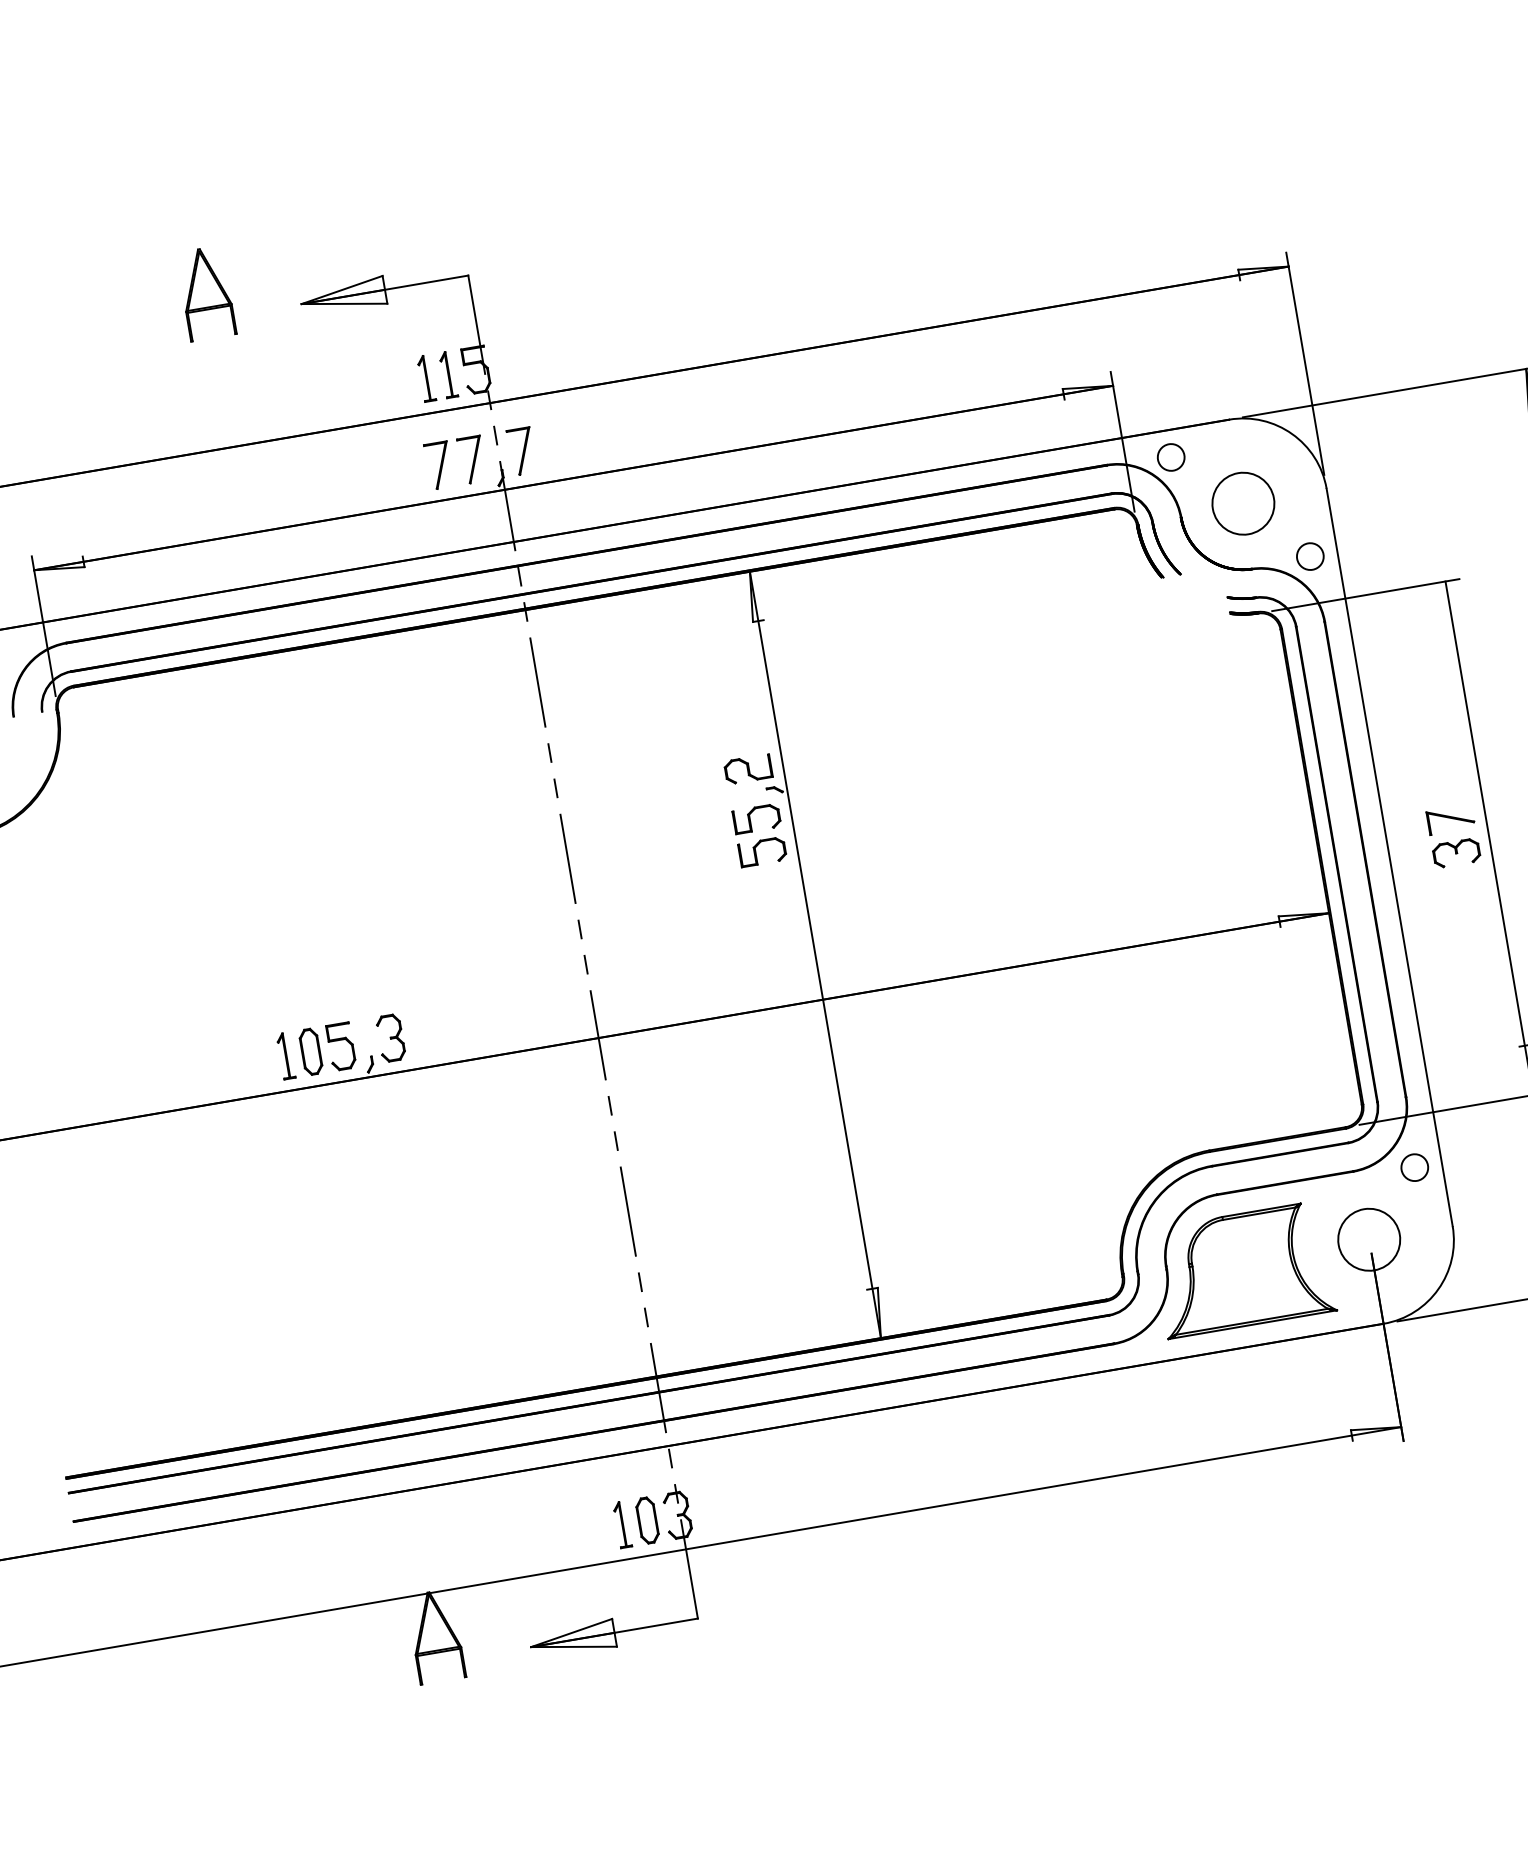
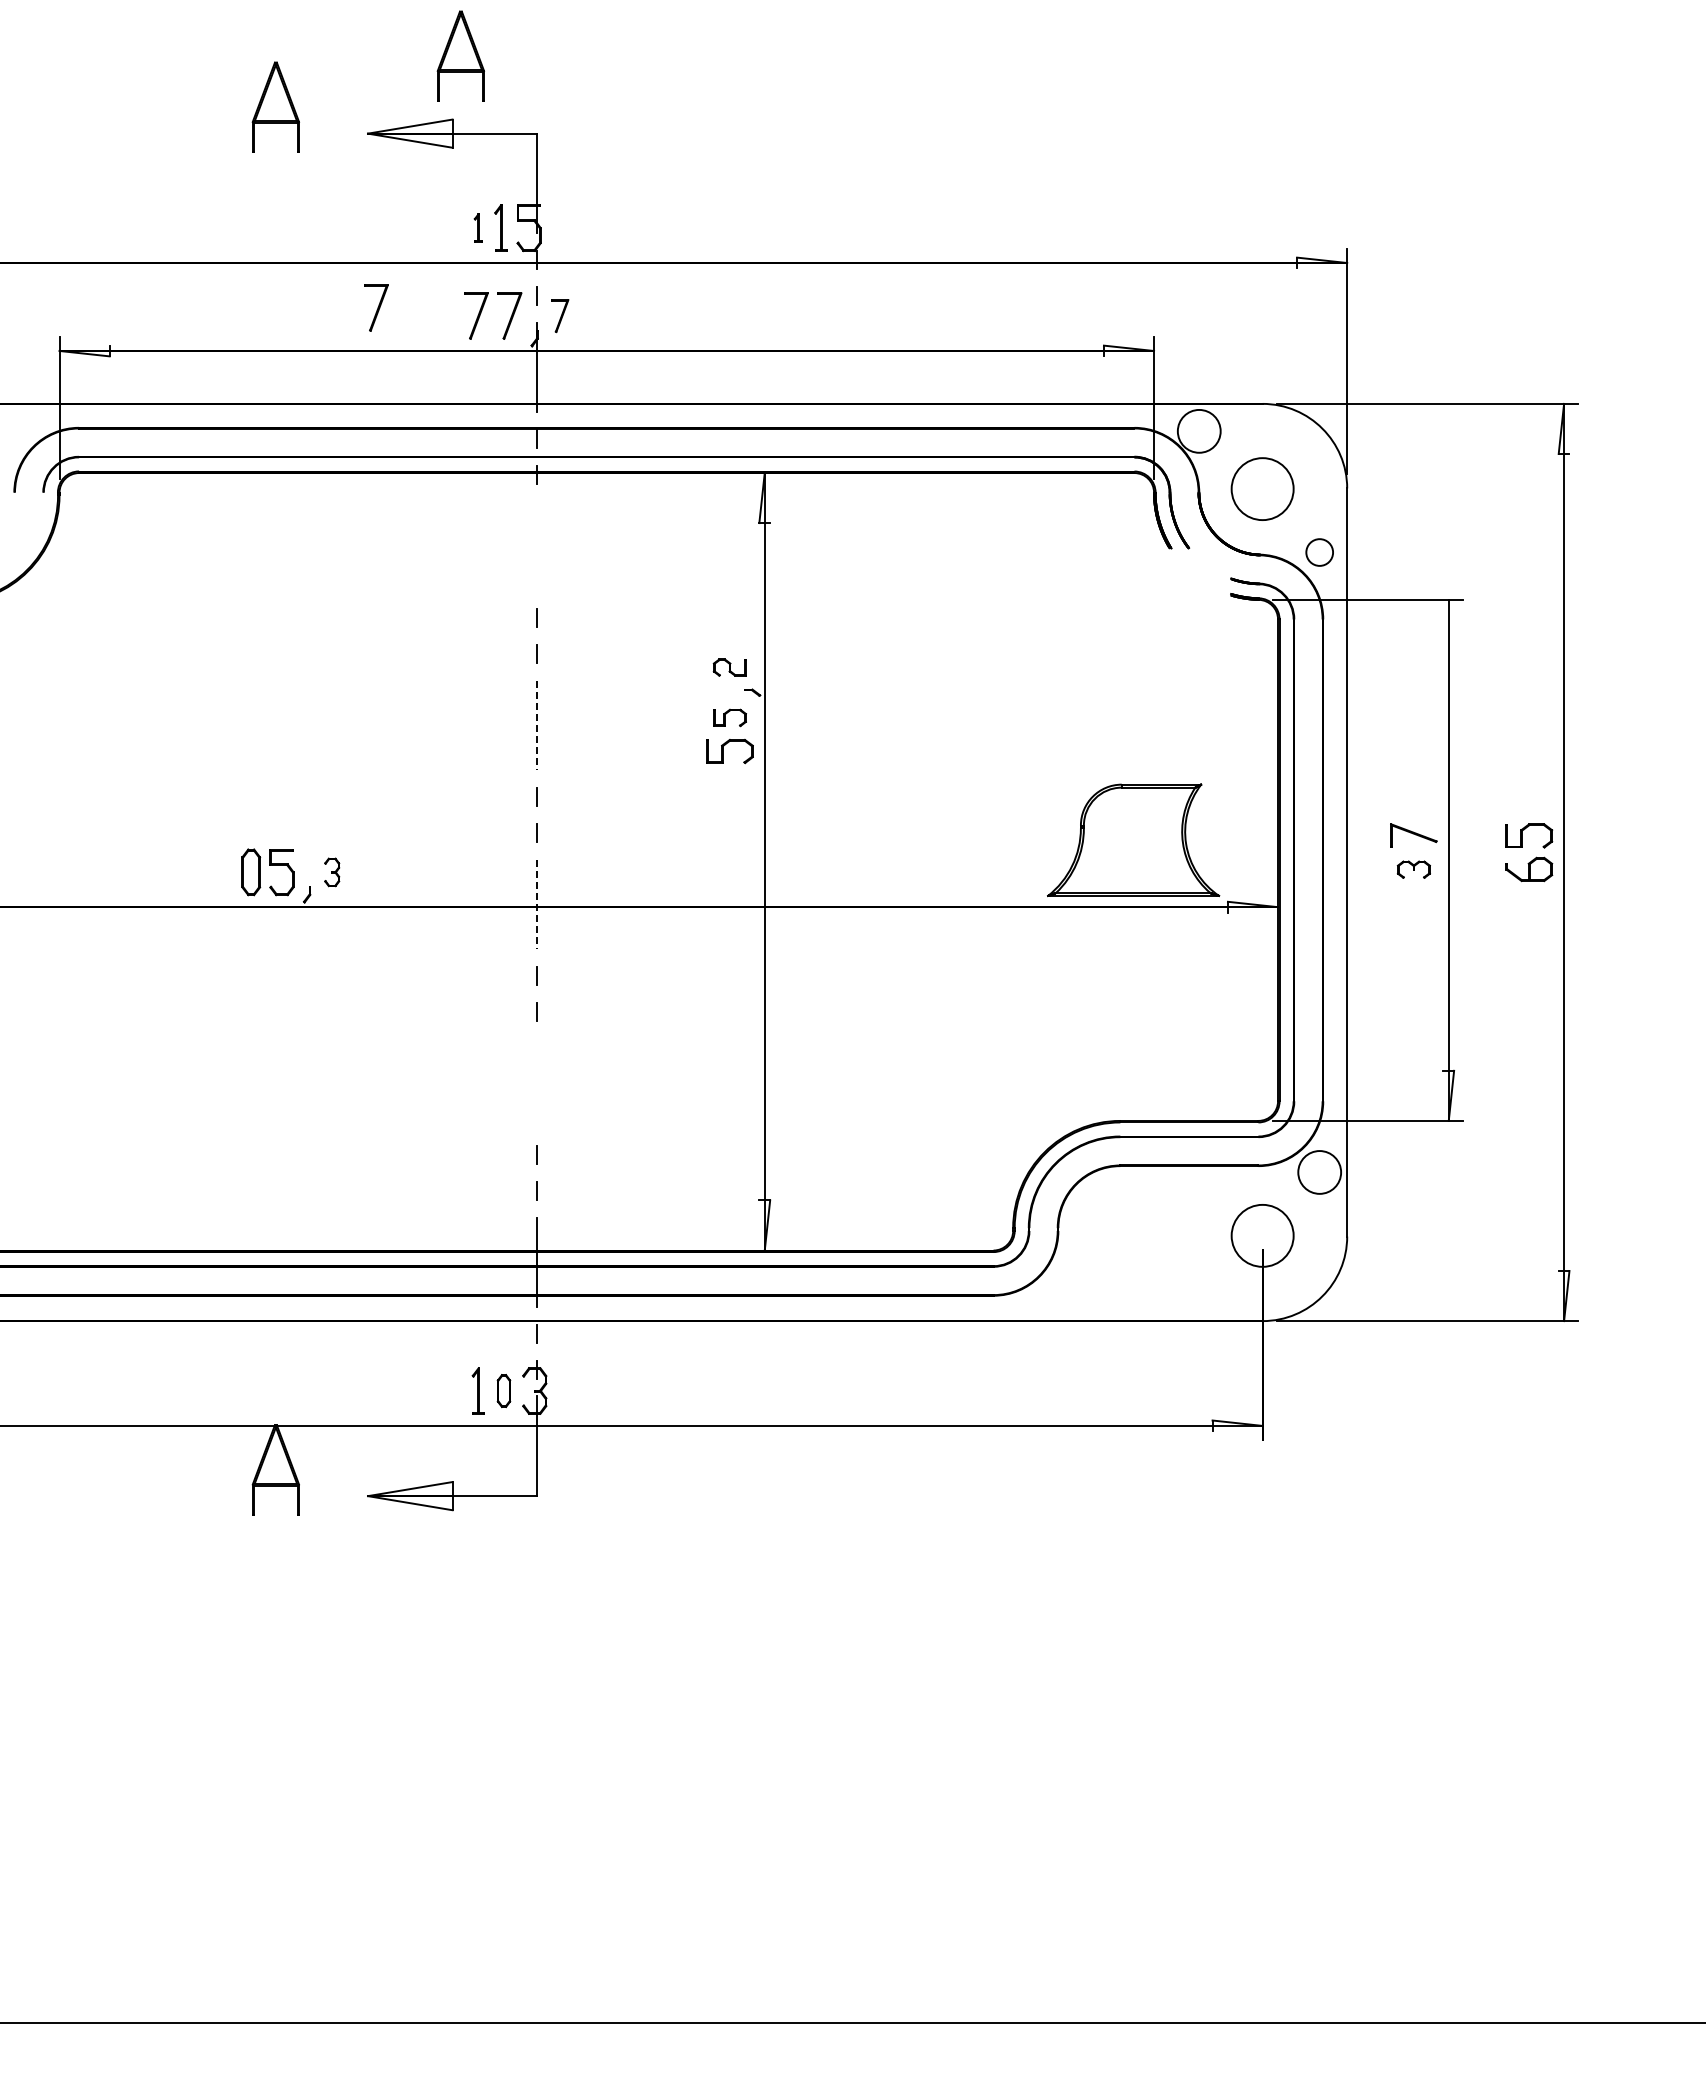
part: (379, 211) -> (460, 55), added
part: (425, 378) -> (477, 227), size x0.6
part: (522, 450) -> (560, 315), size x0.7
circle: (1170, 456) -> (1198, 430), size x1.6
part: (339, 473) -> (376, 307), added
line: (538, 682) -> (537, 546), removed
part: (747, 769) -> (729, 667), size x0.7
part: (756, 818) -> (729, 717), size x0.7
part: (1456, 853) -> (1413, 869), size x0.7
line: (568, 858) -> (537, 725), solid -> dashed
line: (598, 1035) -> (537, 904), solid -> dashed
part: (390, 1038) -> (331, 872), size x0.6
part: (285, 1055) -> (225, 871), removed
circle: (1414, 1167) -> (1319, 1172), size x1.6
line: (628, 1211) -> (537, 1083), removed
part: (1243, 1270) -> (1133, 840), moved
part: (646, 1520) -> (503, 1390), size x0.7

